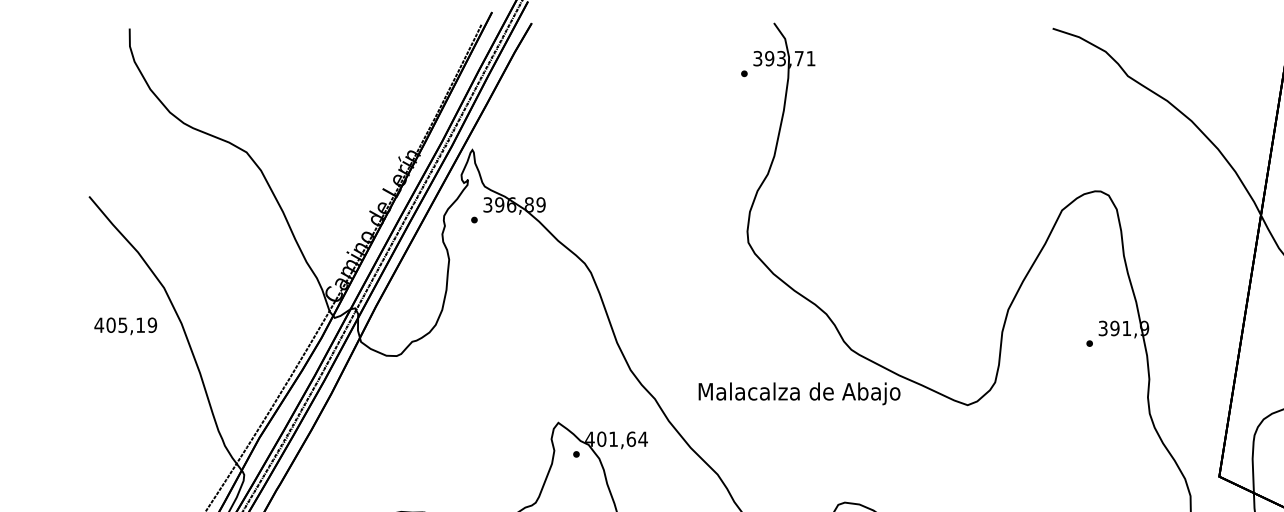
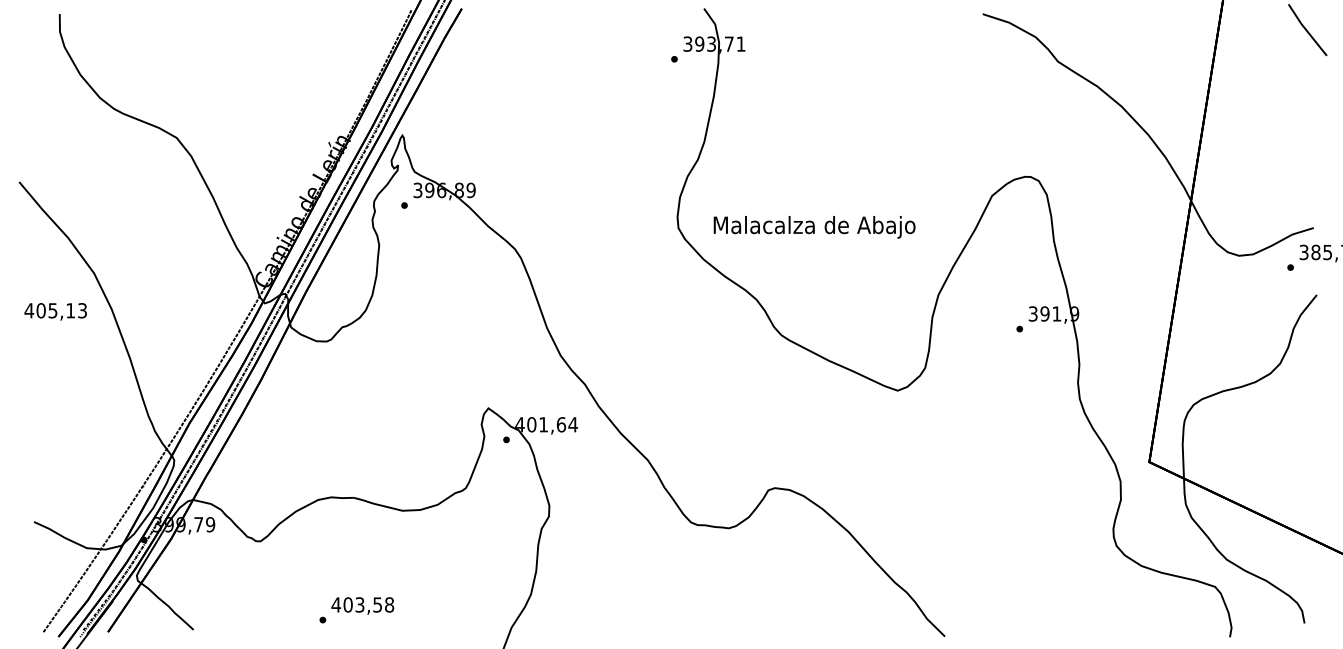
text: (152, 325) -> (82, 310), 405,19 -> 405,13
text: (799, 394) -> (814, 227), moved

